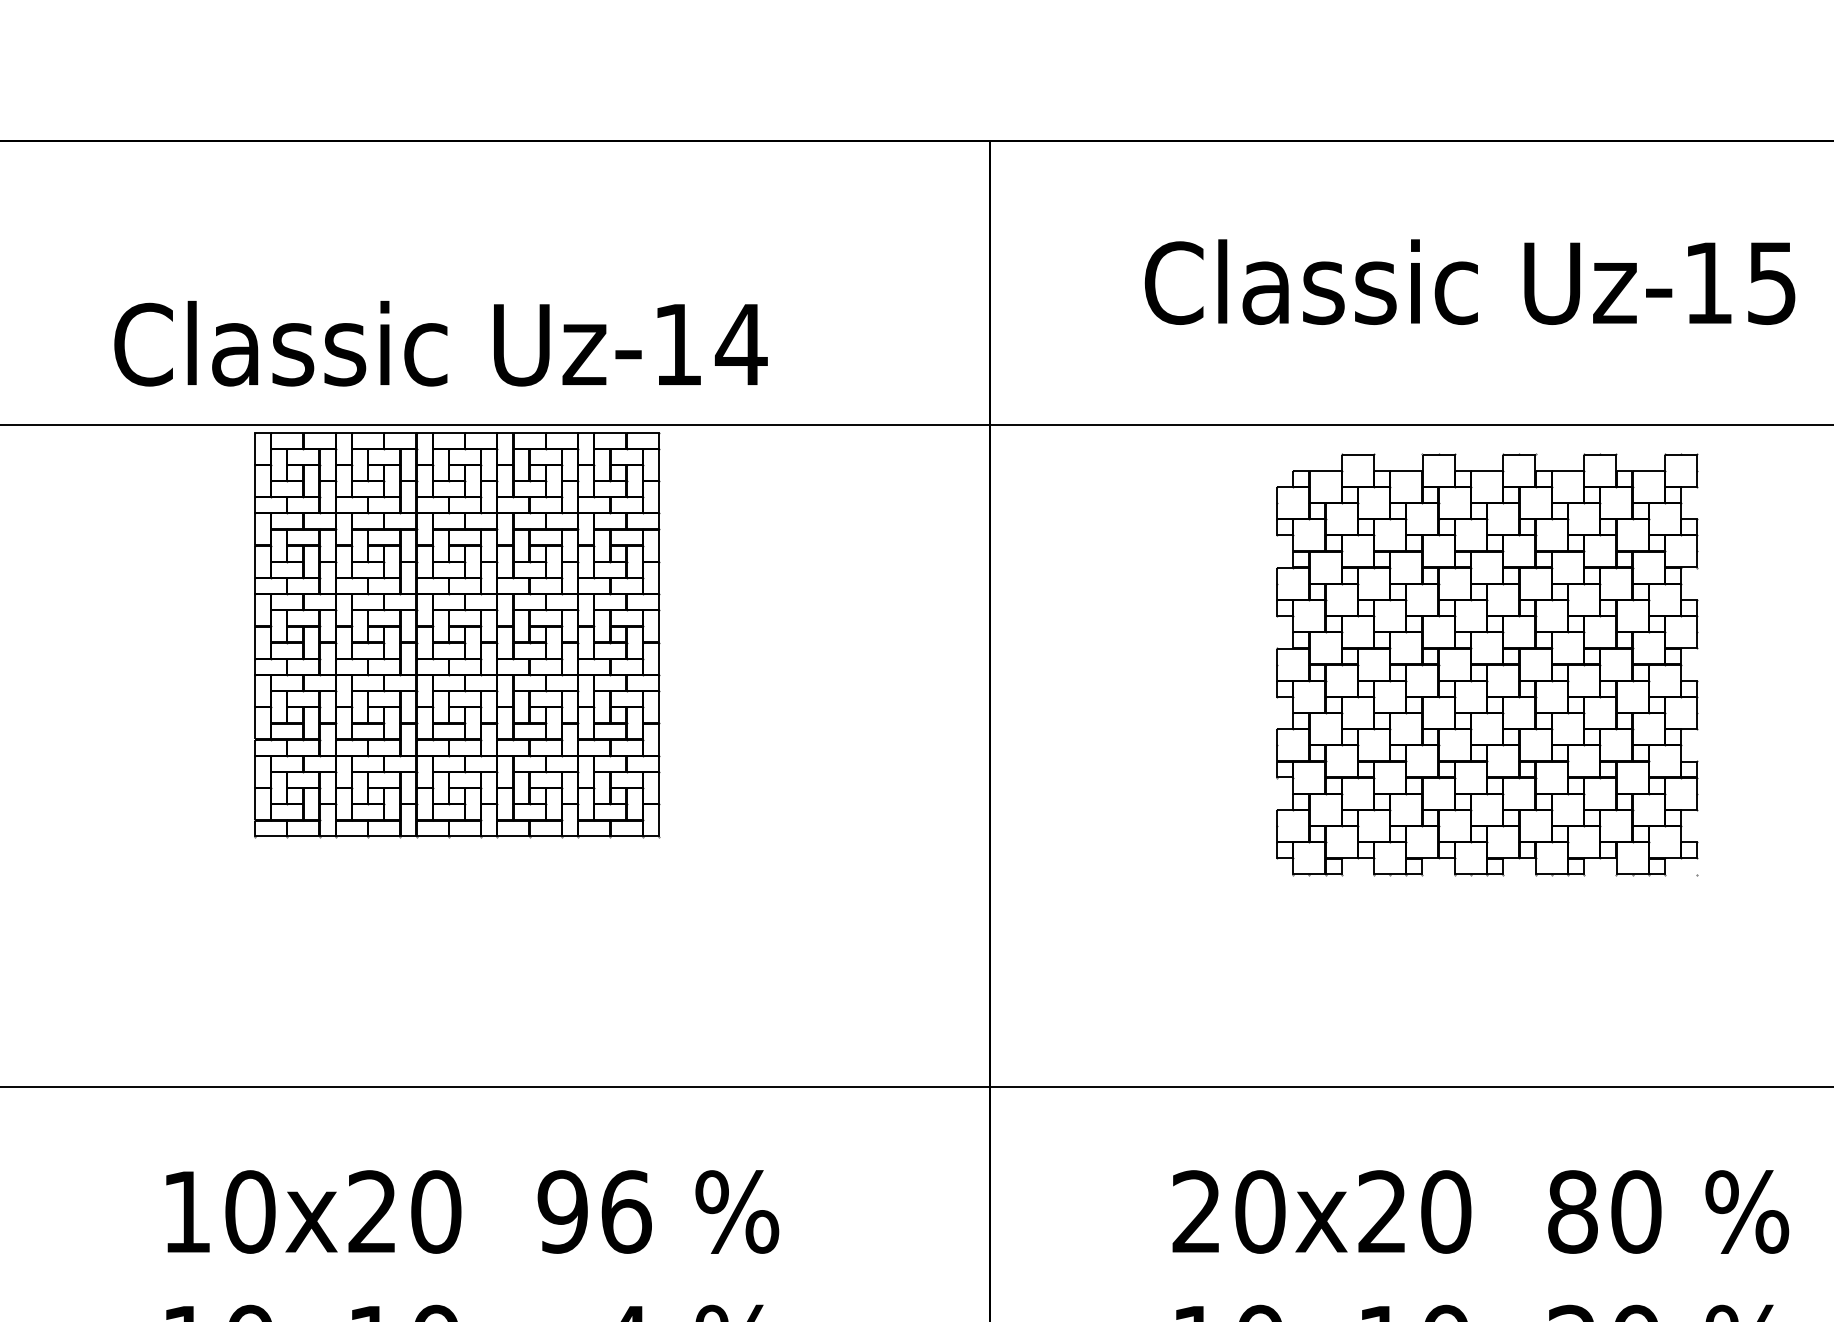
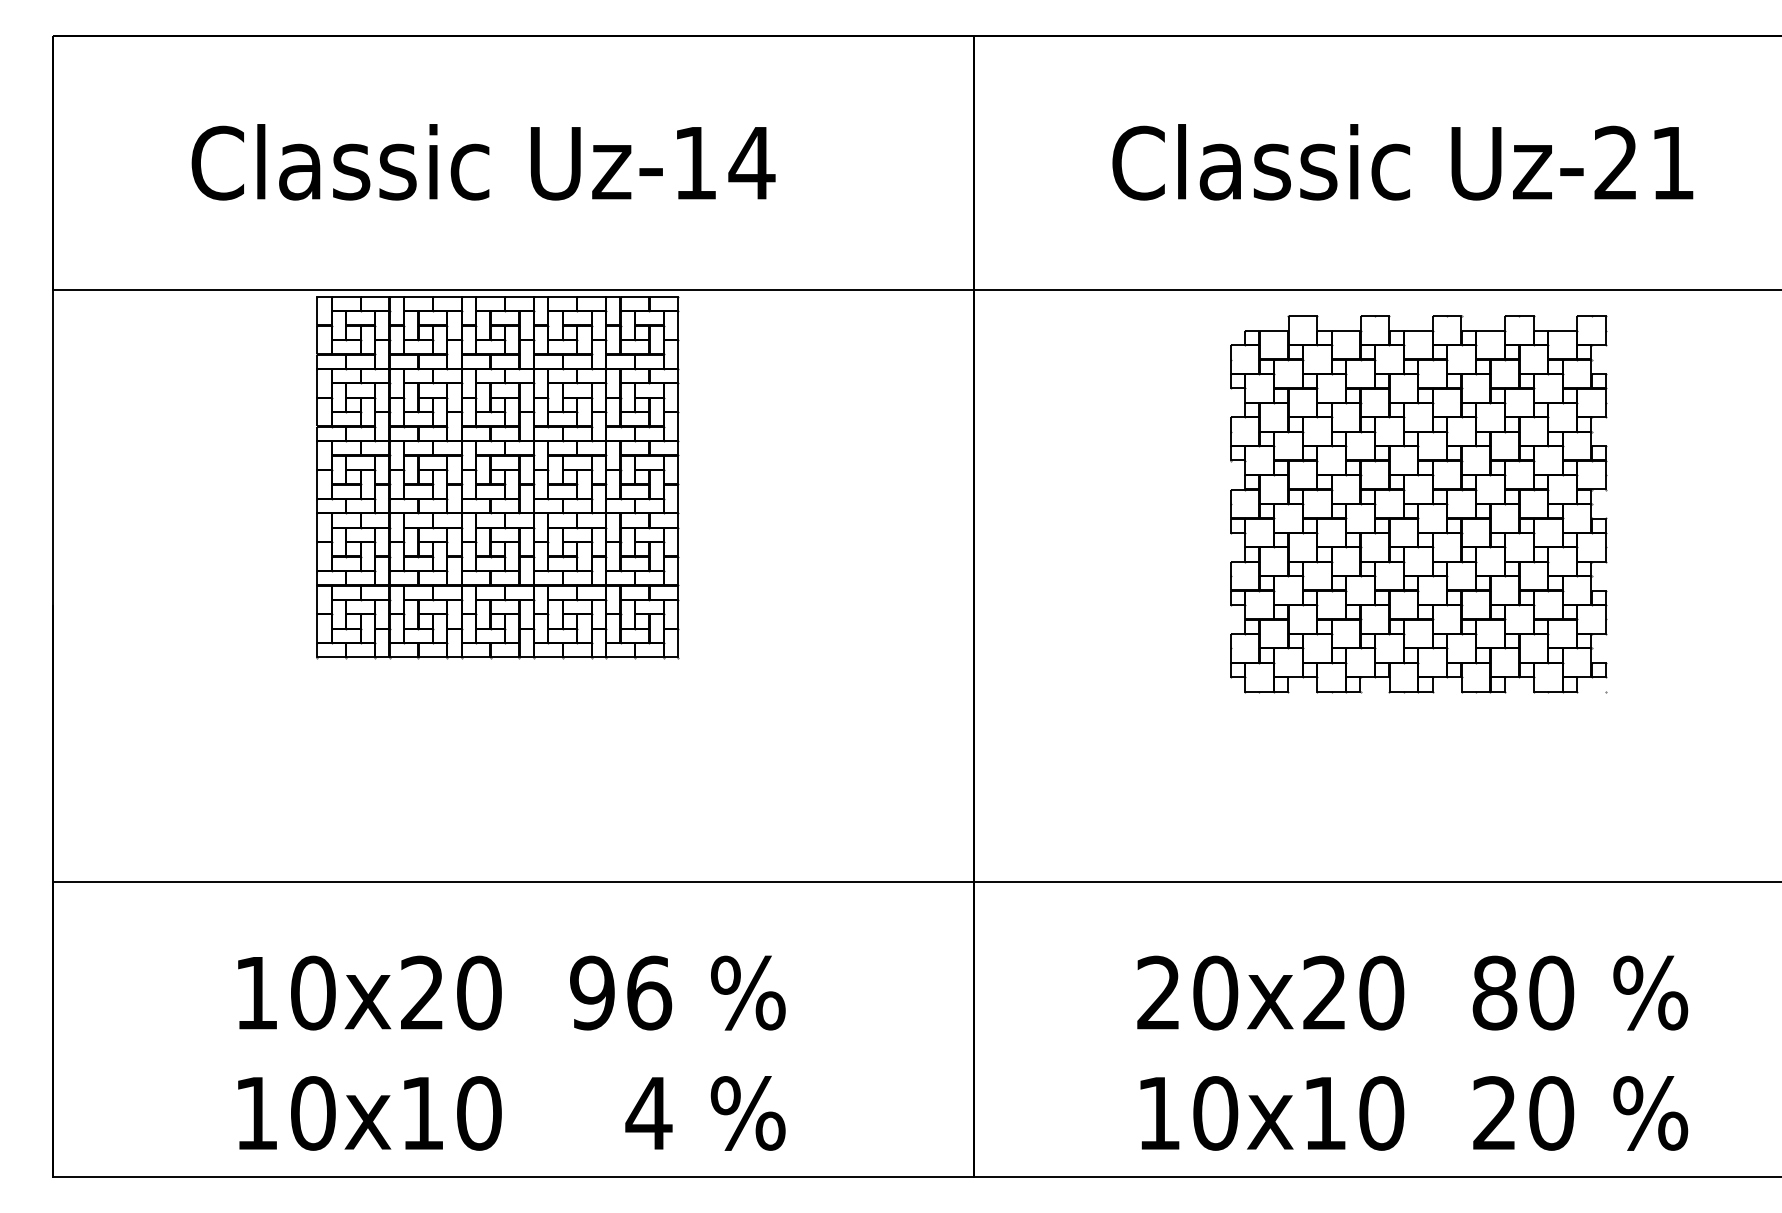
text: (1739, 282) -> (1643, 162), Uz-15 -> Uz-21
text: (440, 343) -> (483, 162), moved

